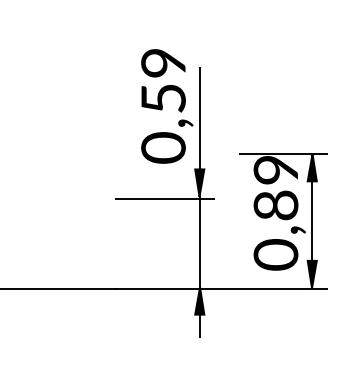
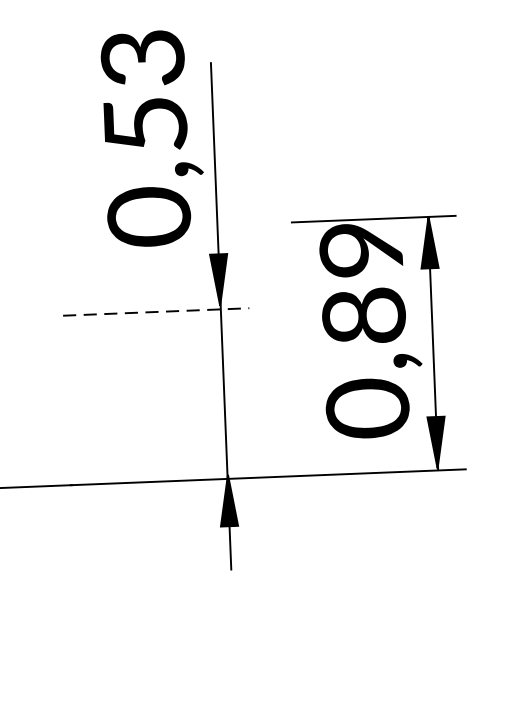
text: (163, 62) -> (142, 56), 0,59 -> 0,53
line: (165, 198) -> (156, 311), solid -> dashed

